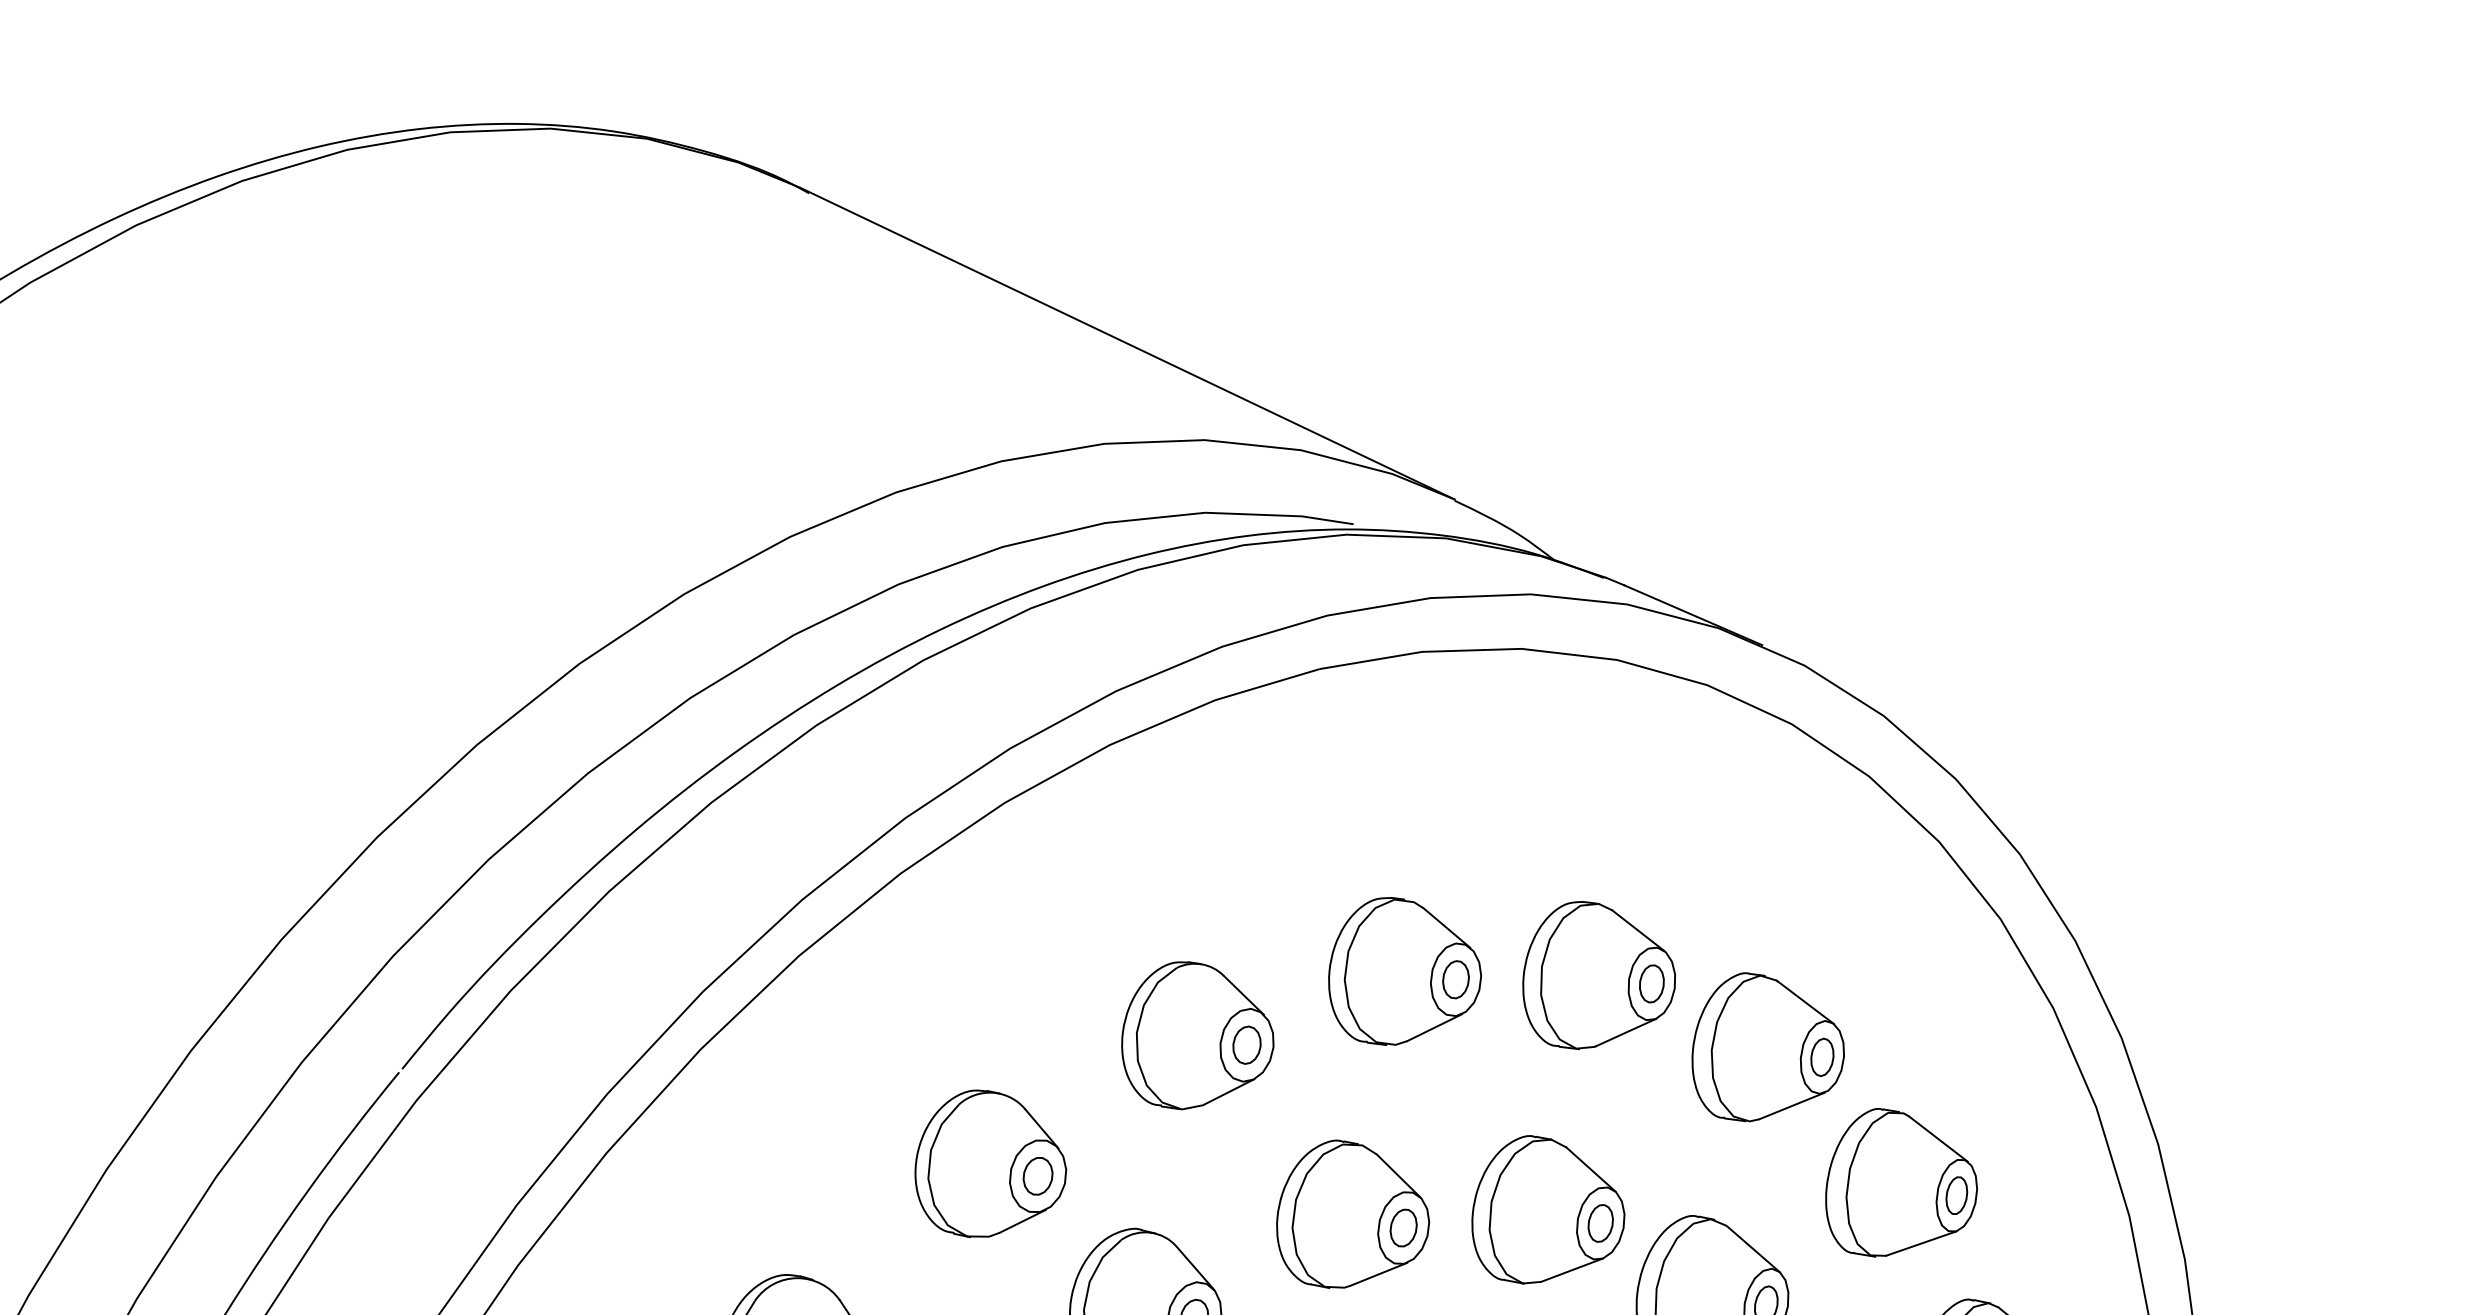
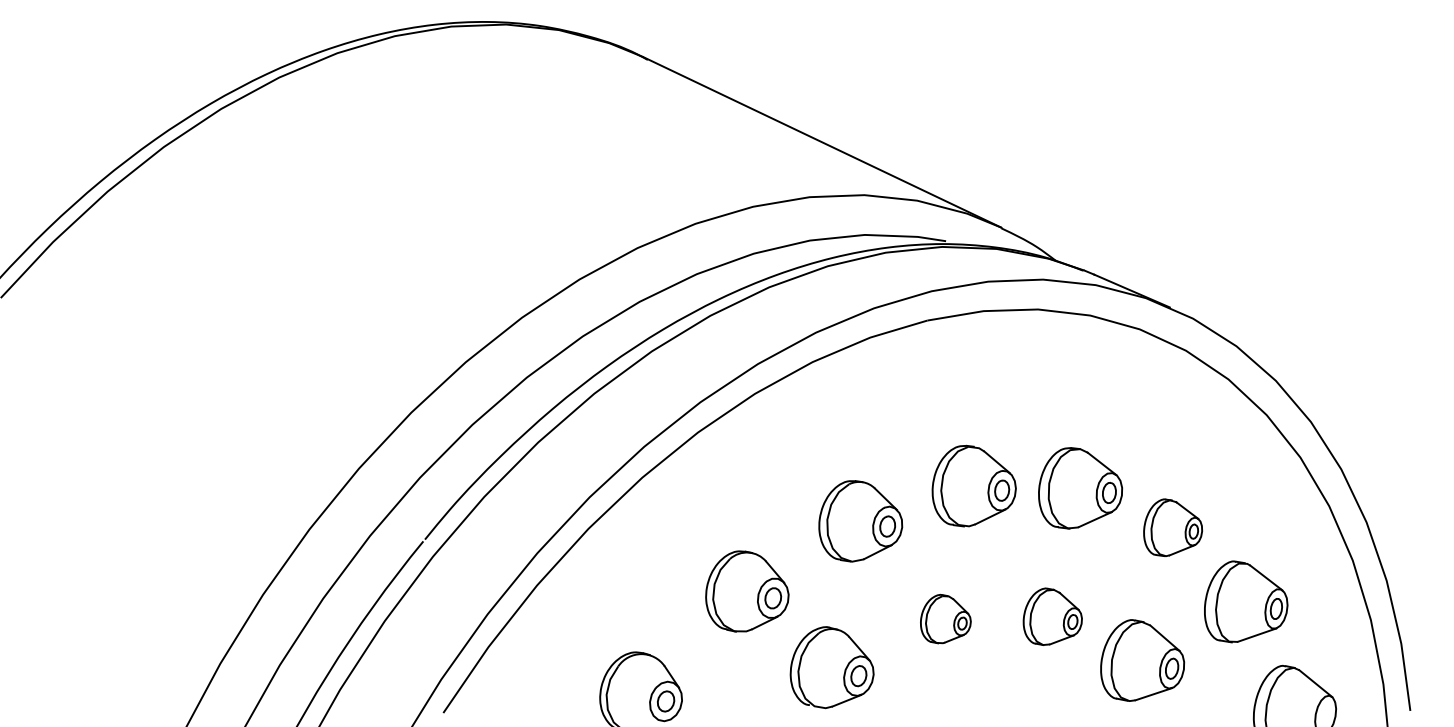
part: (1767, 1046) -> (1172, 527), size x0.7
part: (1547, 1209) -> (1052, 616), size x0.7
part: (1352, 1213) -> (945, 618), size x0.6

